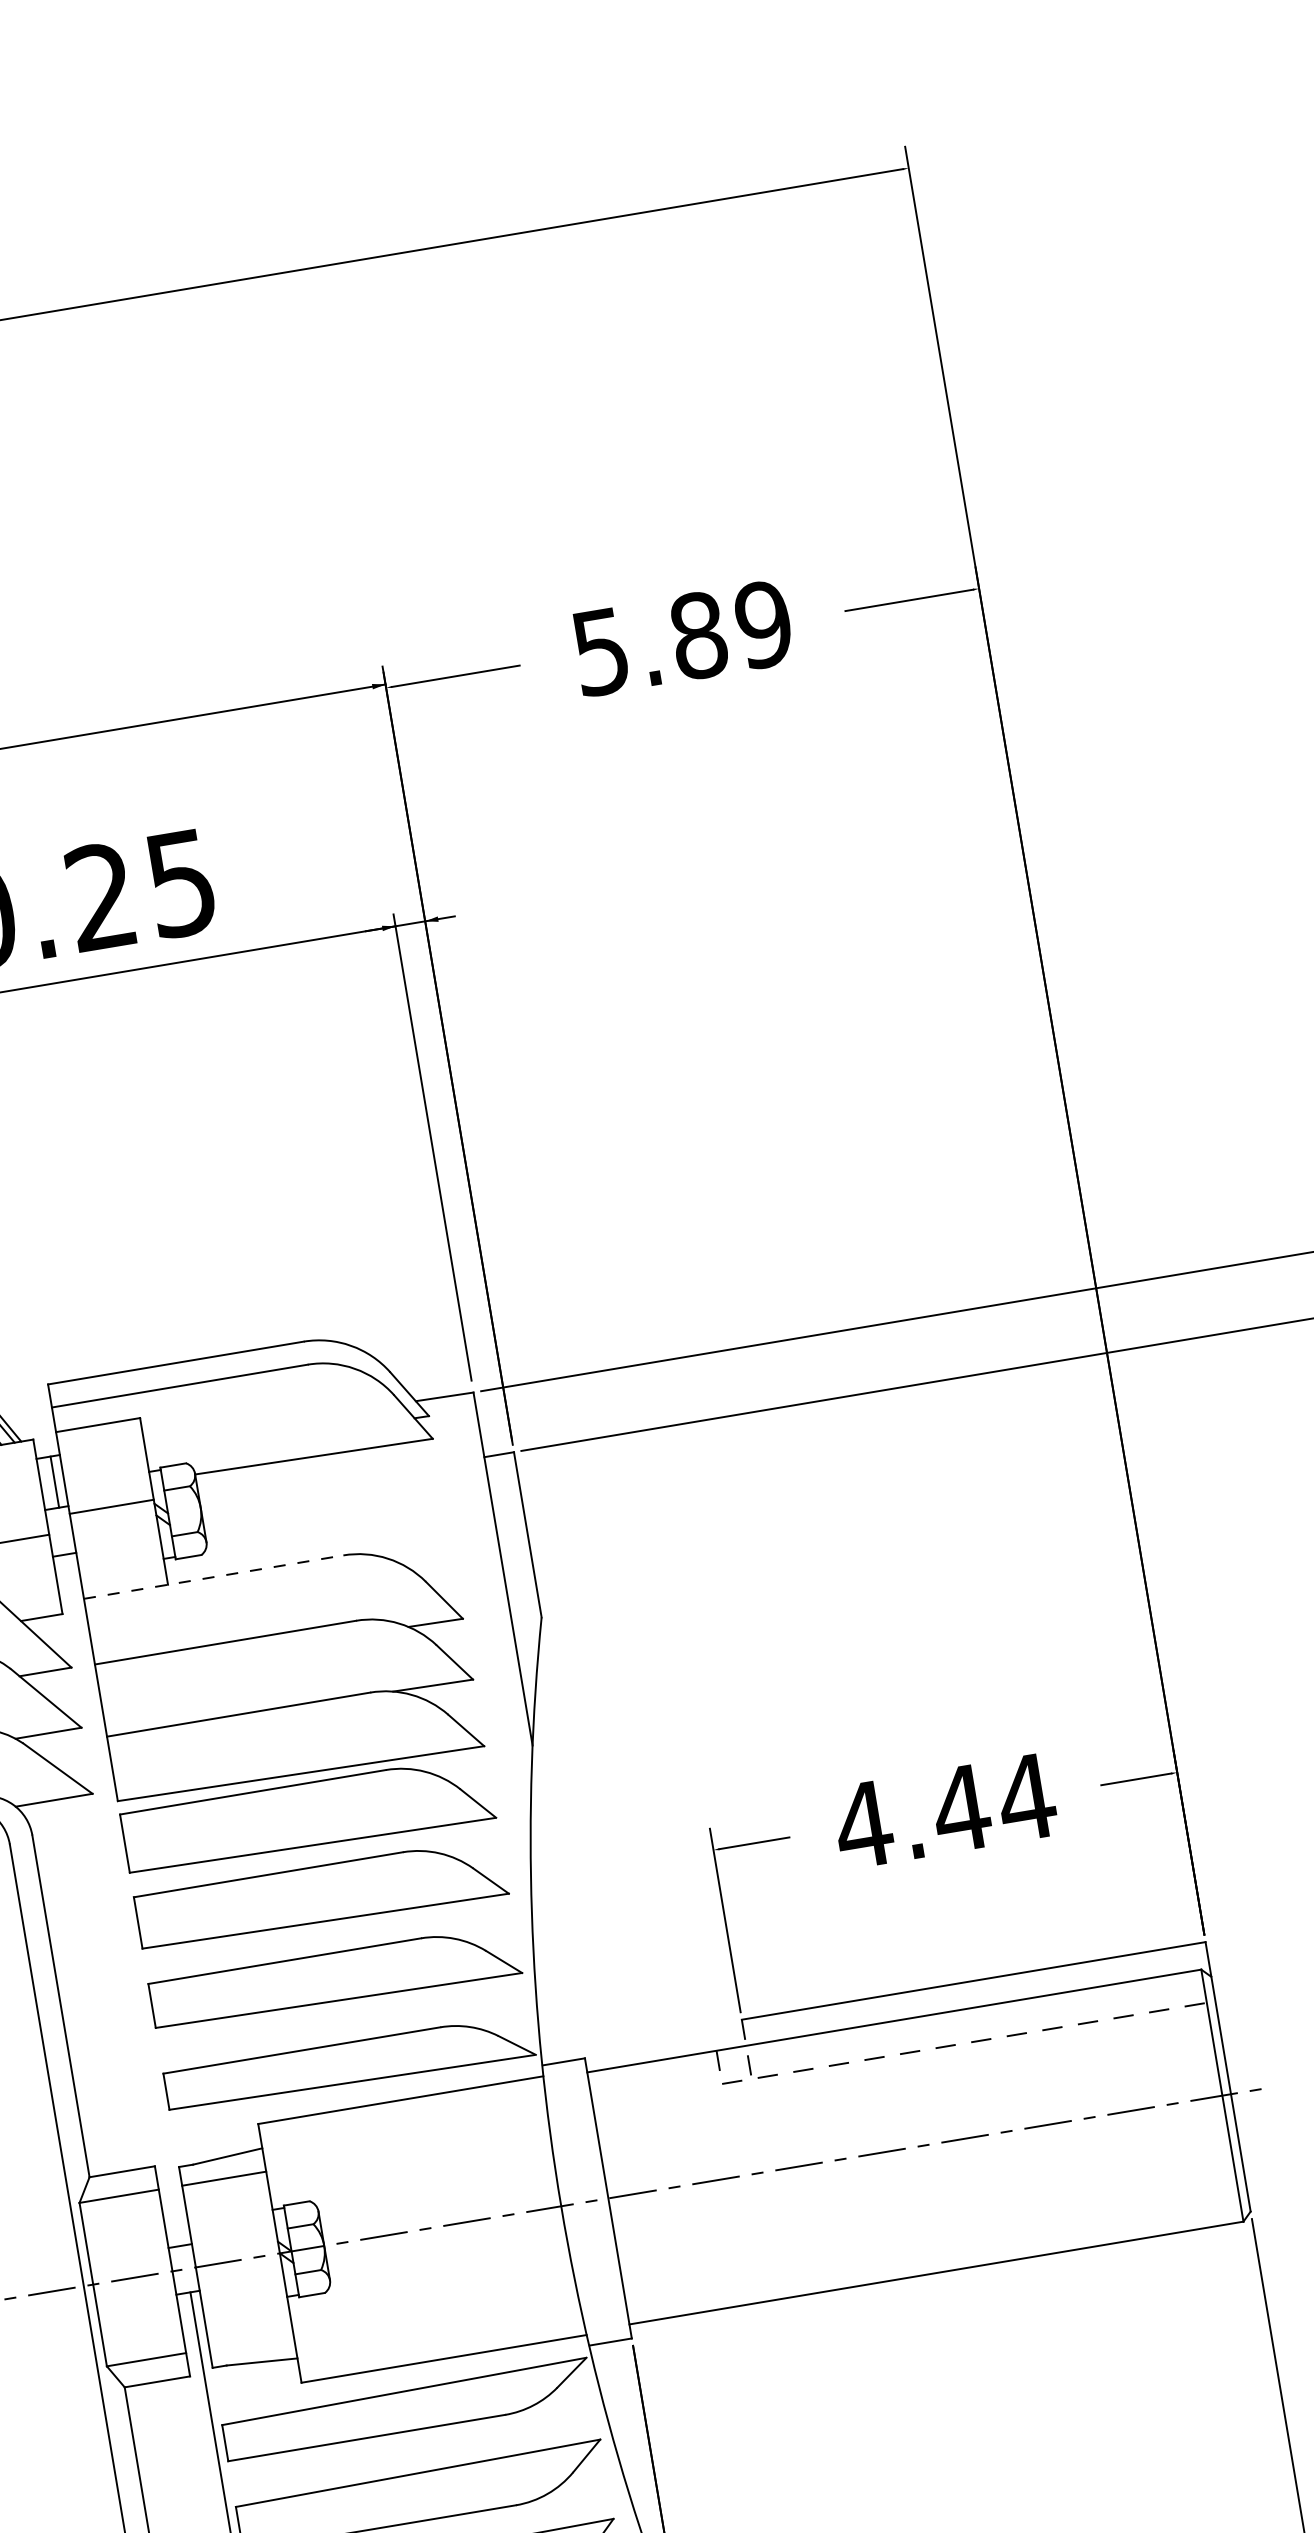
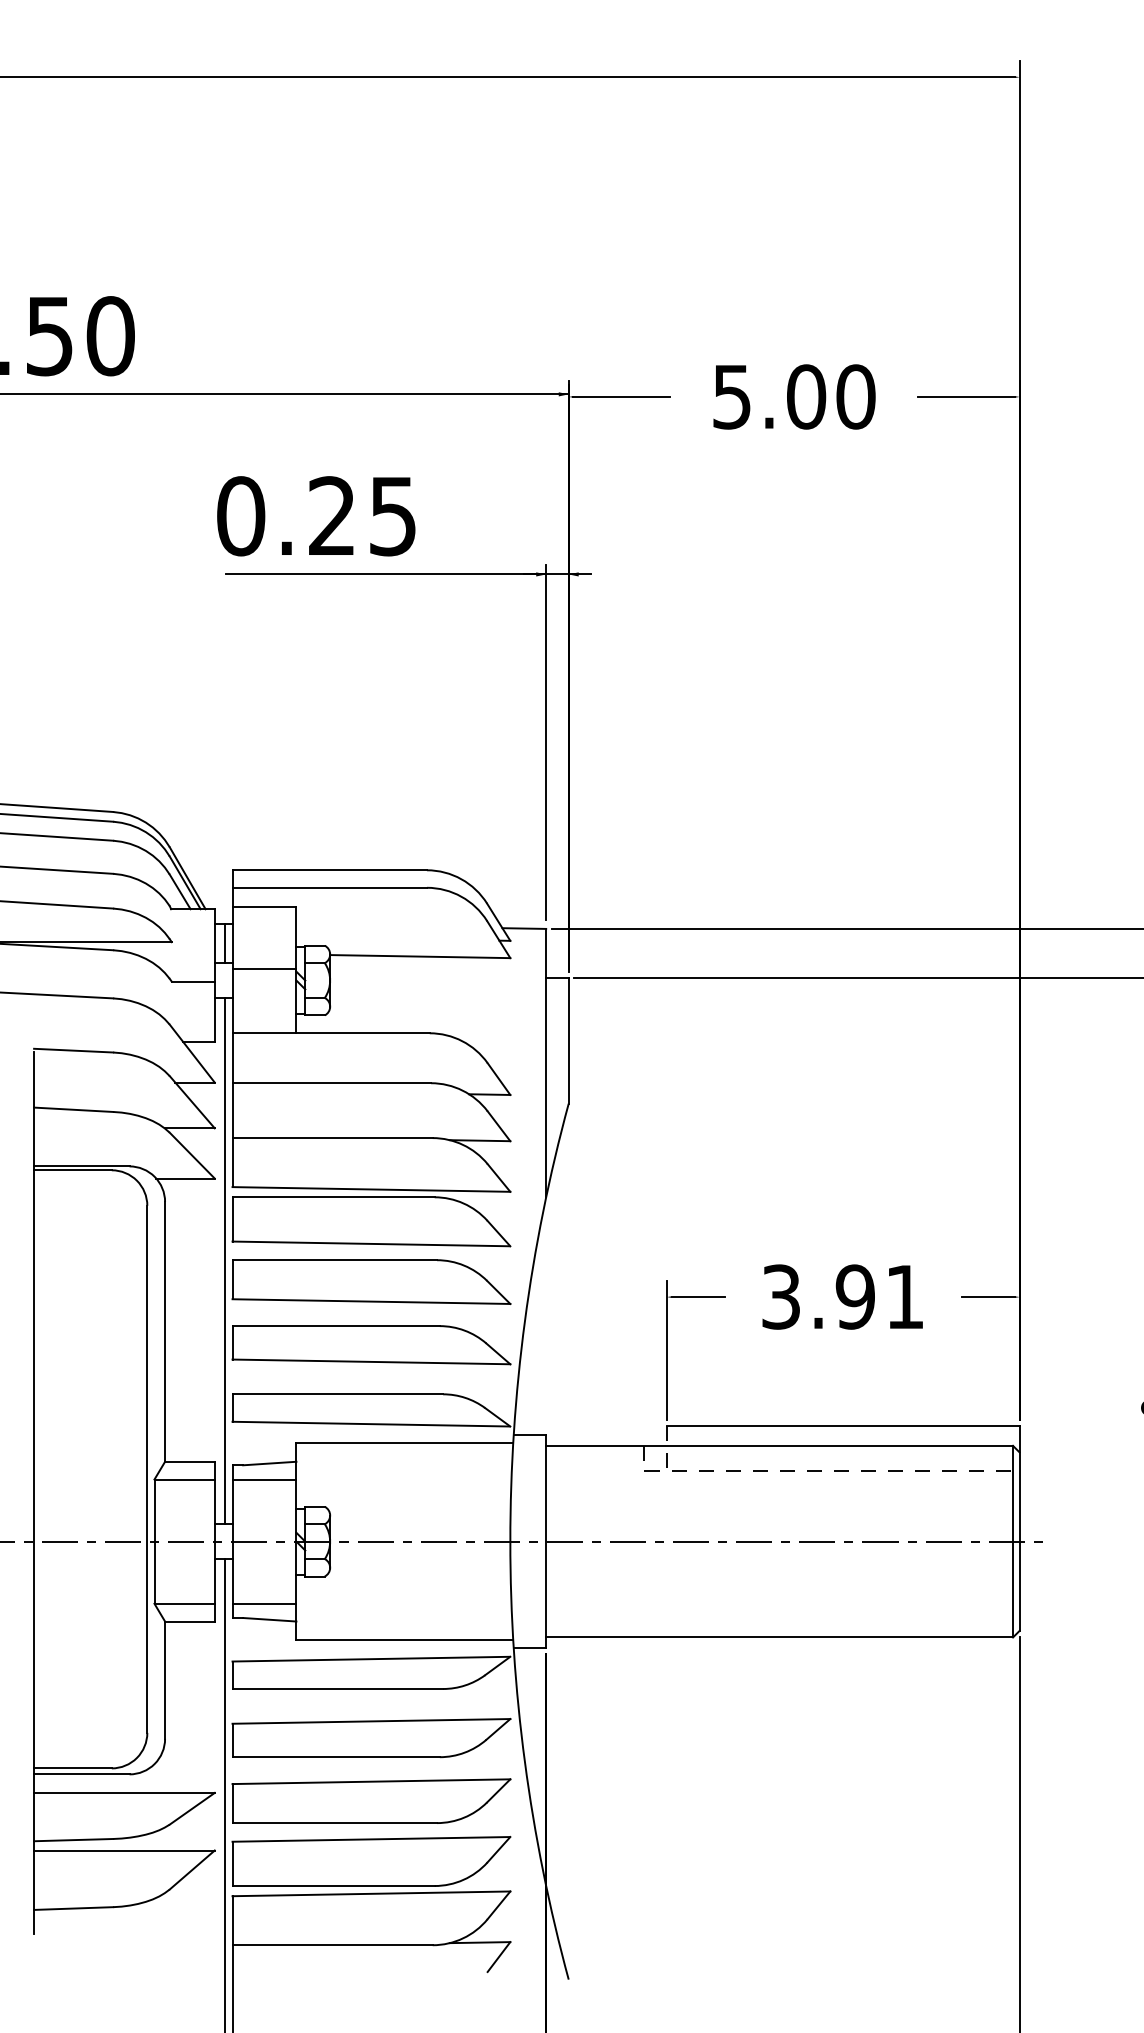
text: (731, 629) -> (831, 396), 5.89 -> 5.00
line: (214, 1577) -> (331, 1033), dashed -> solid
text: (944, 1810) -> (842, 1296), 4.44 -> 3.91
line: (124, 1899) -> (225, 1260), added
line: (251, 2341) -> (264, 1603), added

